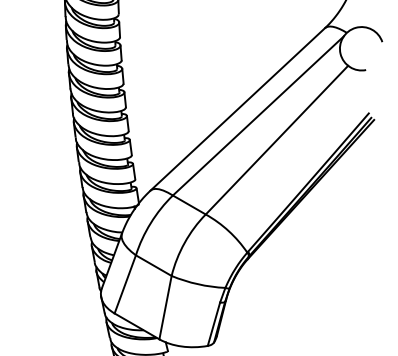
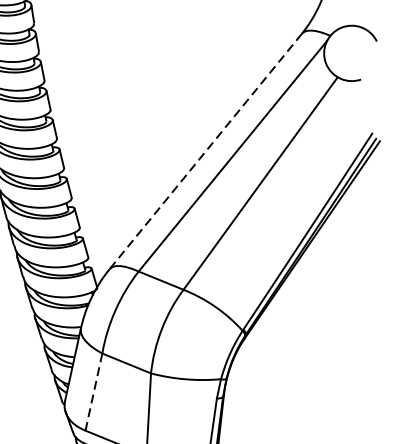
line: (237, 109) -> (205, 151), solid -> dashed
line: (125, 284) -> (94, 392), solid -> dashed

